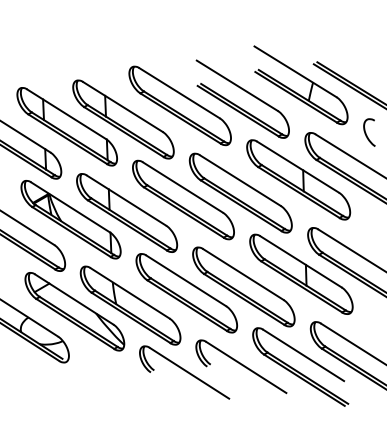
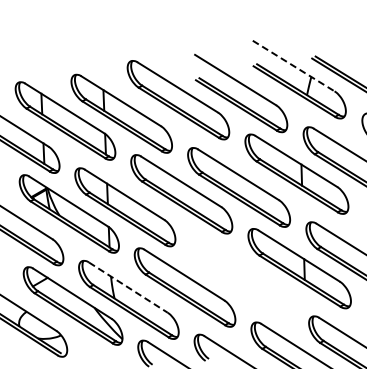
line: (295, 72) -> (293, 66), solid -> dashed
part: (243, 286) -> (241, 280), removed
line: (130, 293) -> (128, 287), solid -> dashed

